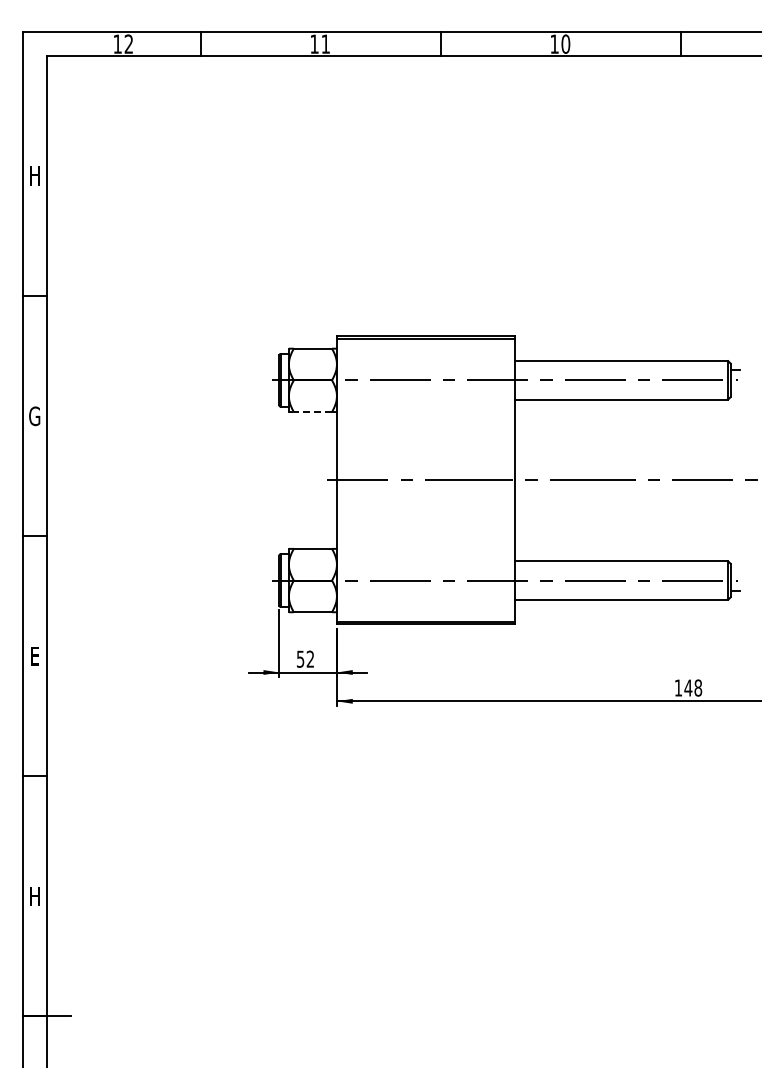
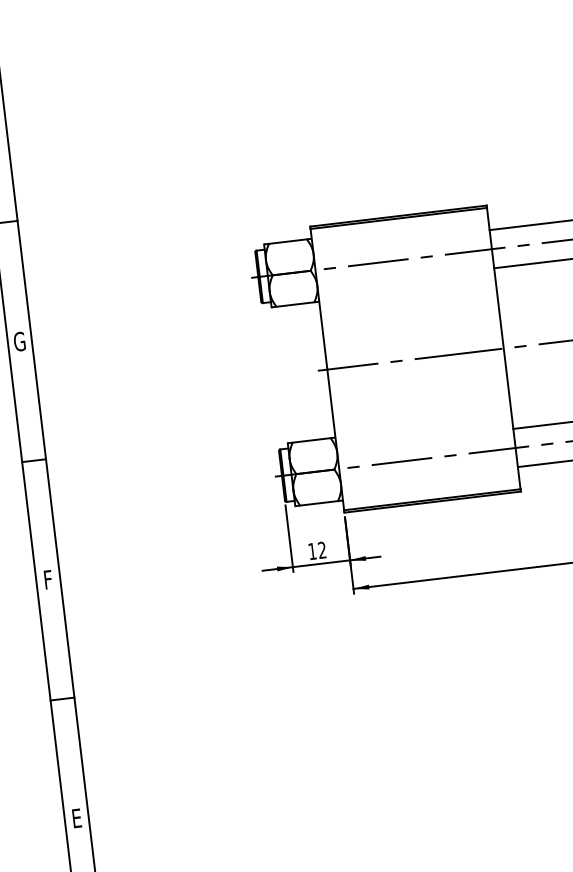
line: (312, 412) -> (295, 305), dashed -> solid
text: (300, 658) -> (312, 550), 52 -> 12
text: (35, 659) -> (49, 583), E -> F
text: (34, 896) -> (76, 818), H -> E

